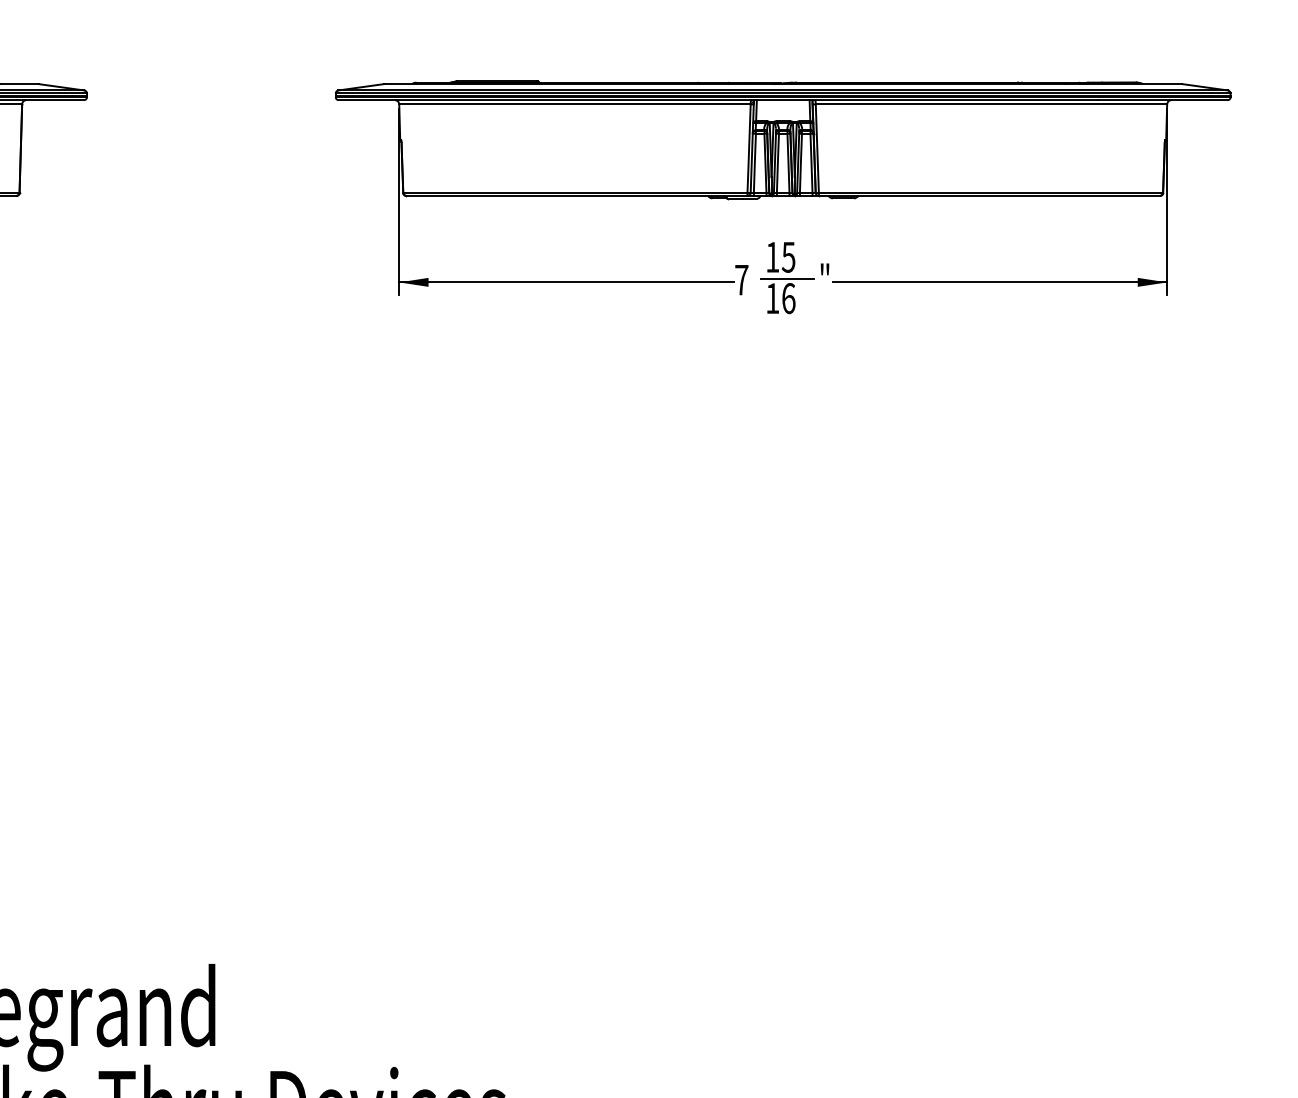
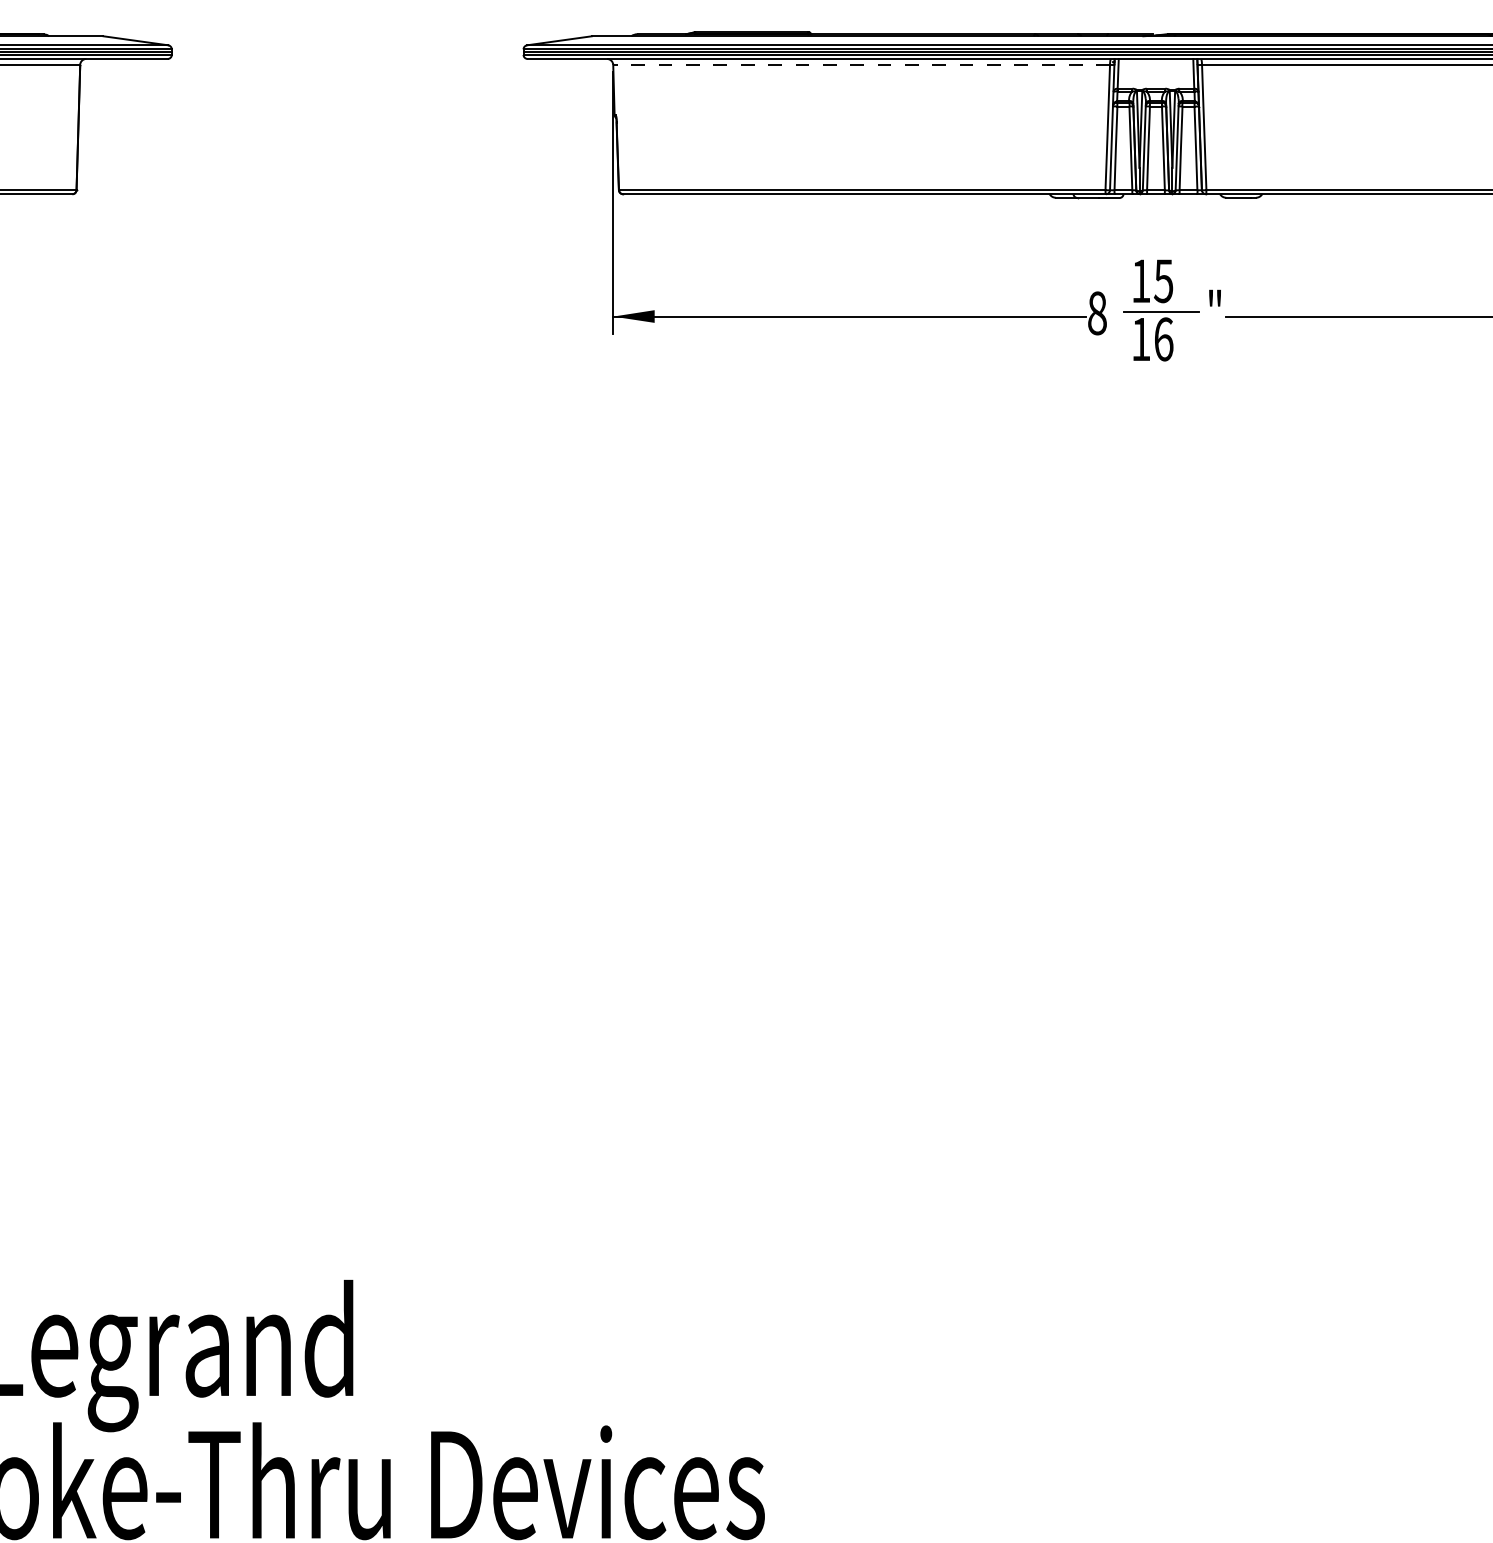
line: (574, 104) -> (860, 65), solid -> dashed
text: (741, 279) -> (1097, 312), 7 -> 8

